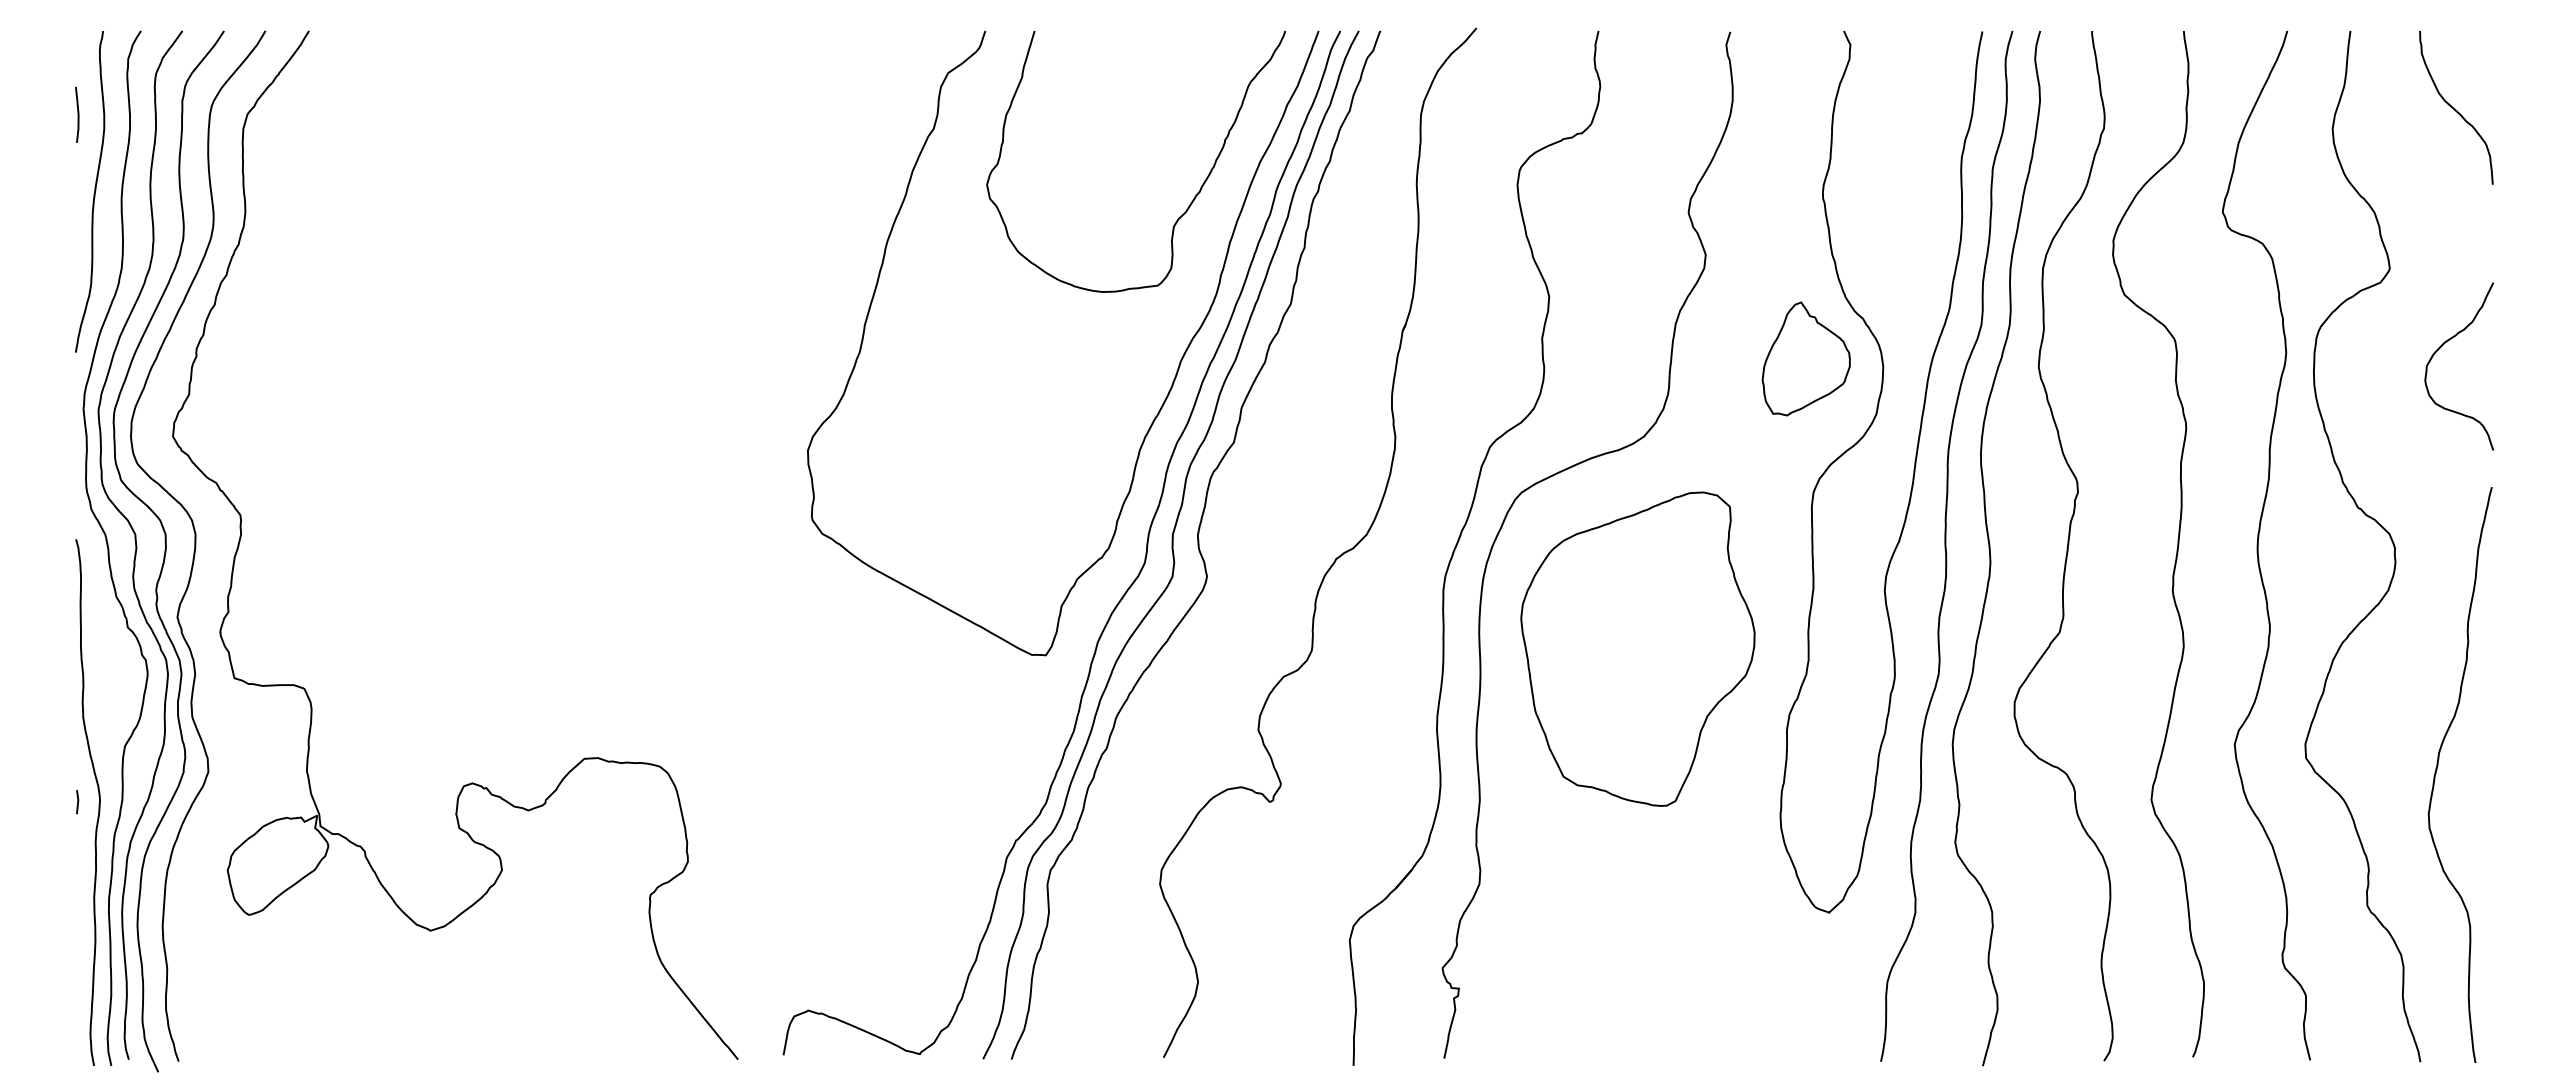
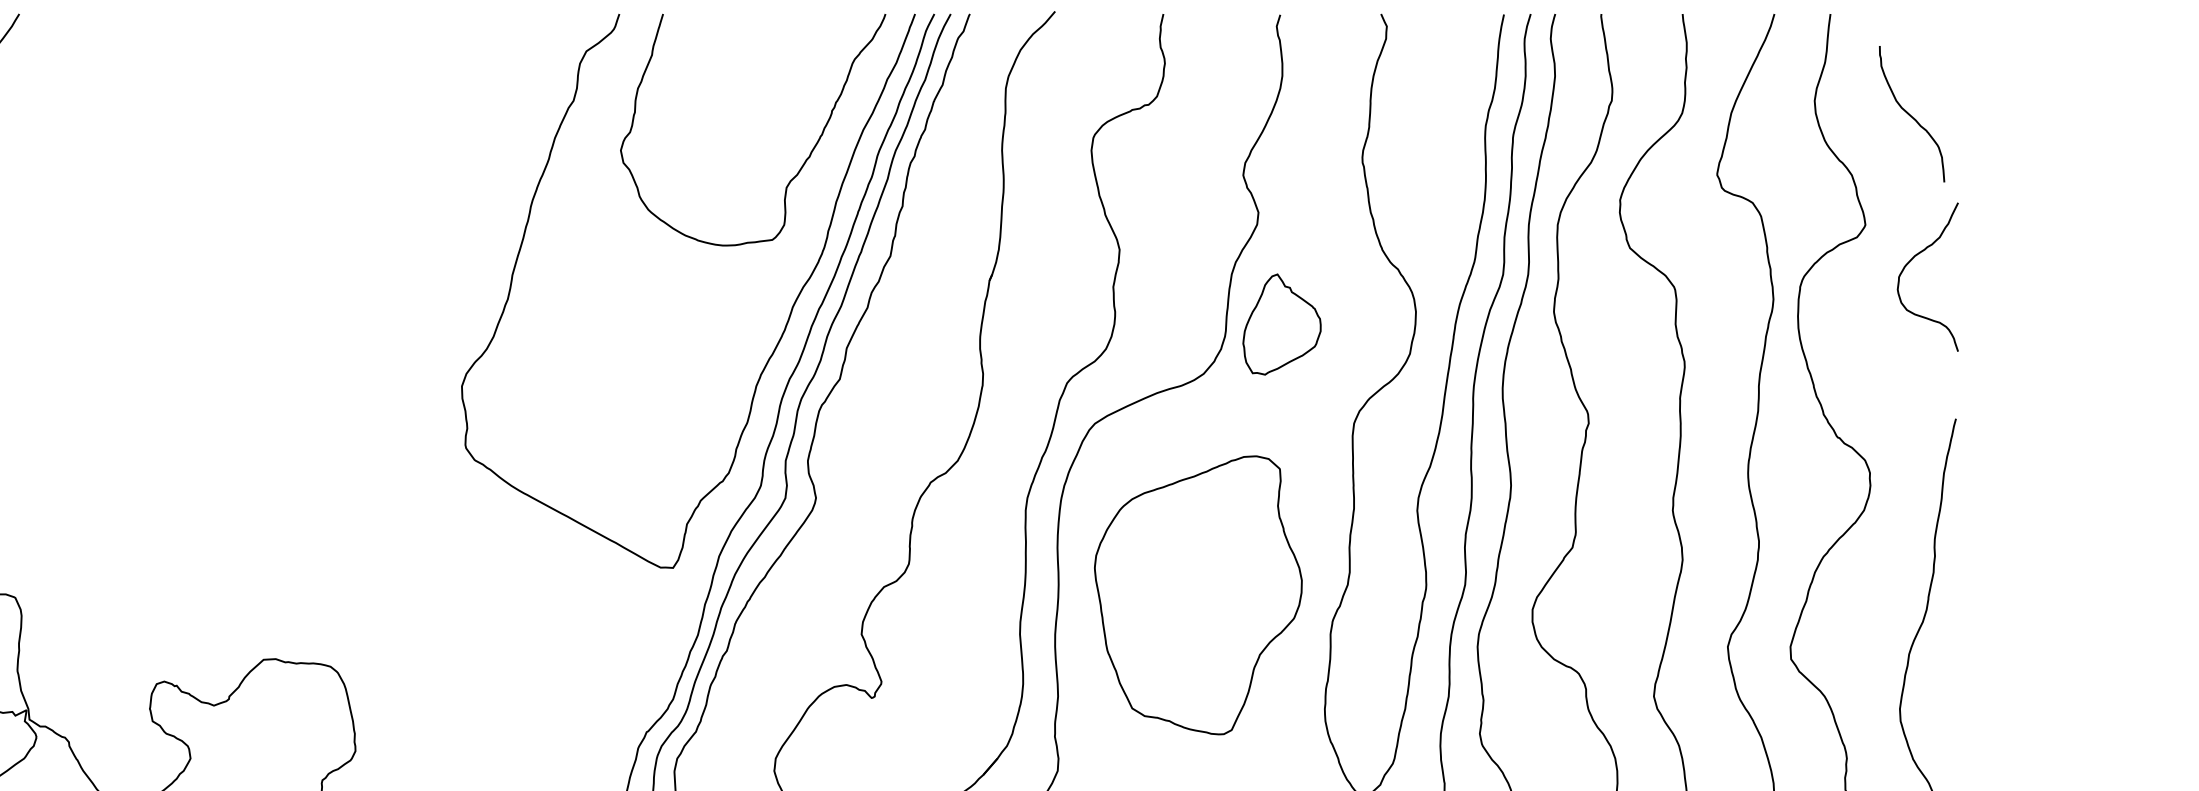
curve: (2456, 109) -> (1912, 115), moved
curve: (2441, 347) -> (1912, 260), moved
part: (1805, 358) -> (1281, 324), moved
part: (1637, 648) -> (1197, 594), moved

